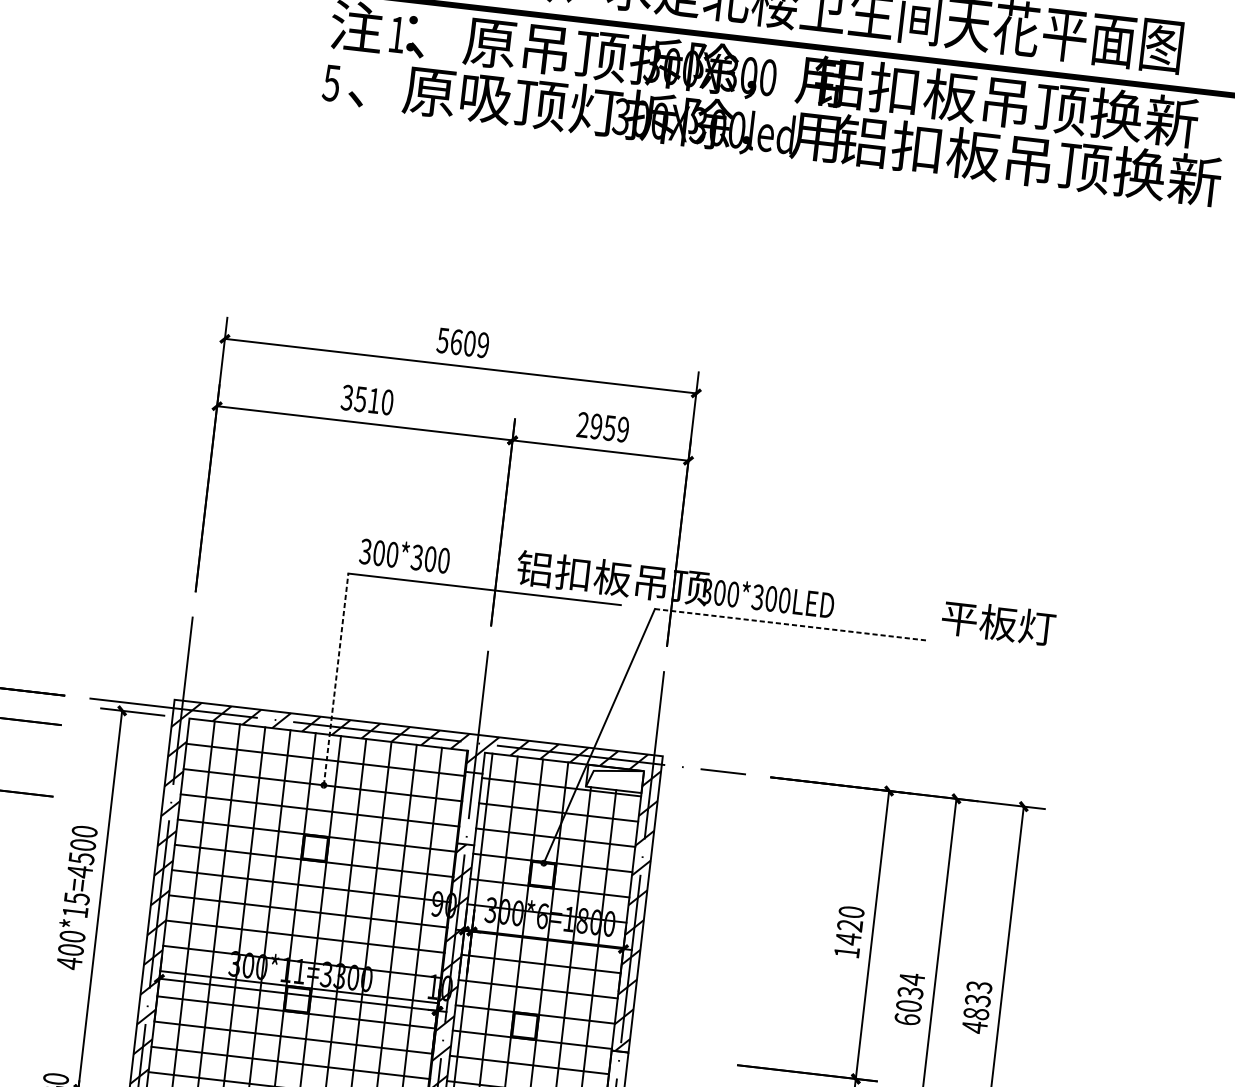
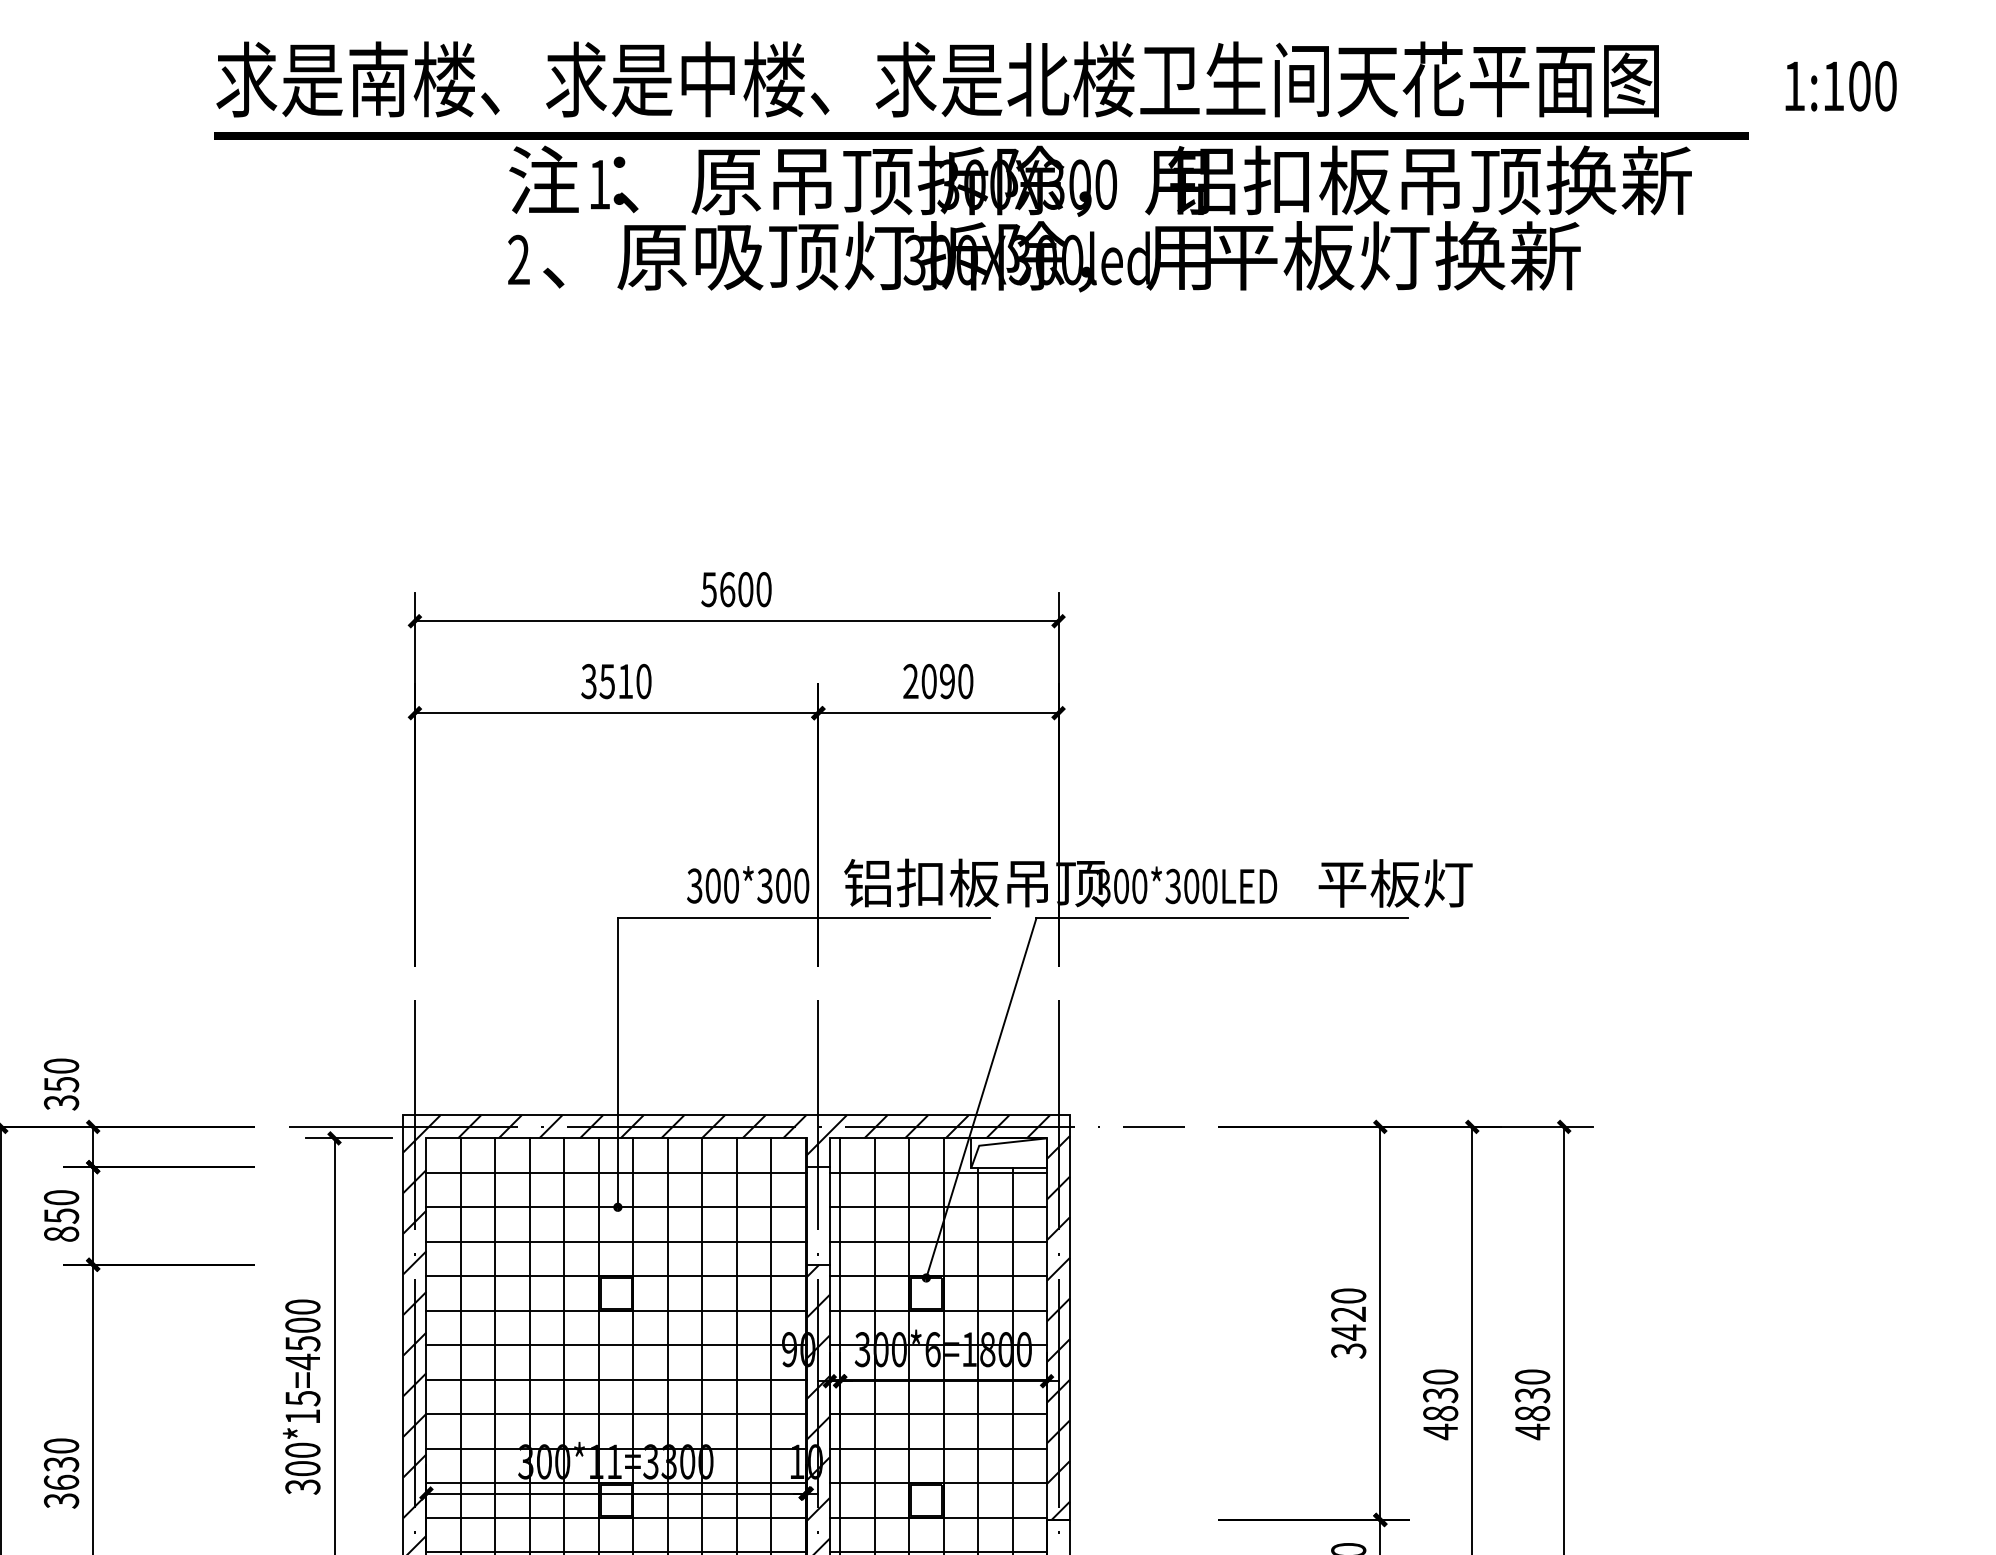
text: (331, 82) -> (518, 259), 5 -> 2
text: (1029, 160) -> (1471, 255), 铝扣板吊顶换新 -> 平板灯换新
text: (482, 345) -> (763, 589), 5609 -> 5600
text: (609, 428) -> (947, 681), 2959 -> 2090
text: (405, 555) -> (748, 884), moved
text: (998, 623) -> (1395, 883), moved
line: (791, 625) -> (1222, 918), dashed -> solid
line: (335, 679) -> (617, 1062), dashed -> solid
text: (846, 952) -> (1348, 1350), 1420 -> 3420
text: (69, 963) -> (302, 1486), 400*15=4500 -> 300*15=4500
text: (979, 986) -> (1532, 1376), 4833 -> 4830
text: (909, 999) -> (1440, 1404), 6034 -> 4830

